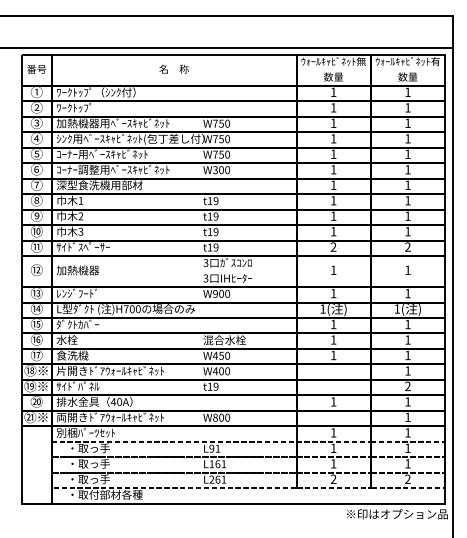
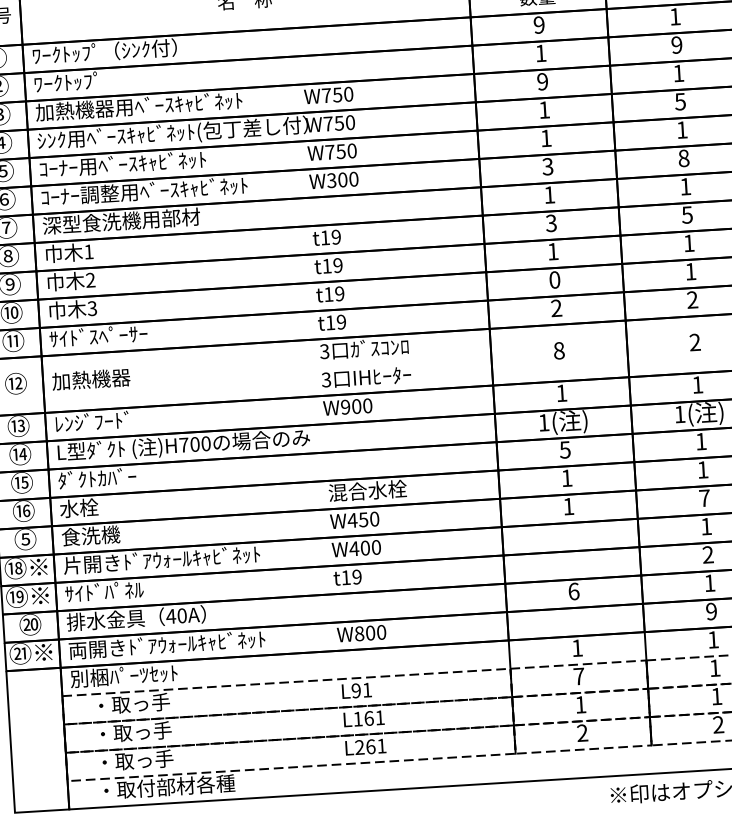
text: (333, 92) -> (539, 25), 1 -> 9
text: (407, 107) -> (676, 44), 1 -> 9
text: (333, 123) -> (542, 82), 1 -> 9
text: (407, 138) -> (679, 101), 1 -> 5
text: (333, 169) -> (547, 166), 1 -> 3
text: (407, 169) -> (683, 157), 1 -> 8
text: (333, 200) -> (551, 222), 1 -> 3
text: (407, 200) -> (686, 214), 1 -> 5
text: (333, 231) -> (554, 279), 1 -> 0
text: (407, 269) -> (694, 340), 1 -> 2
text: (333, 270) -> (558, 351), 1 -> 8
text: (333, 324) -> (564, 449), 1 -> 5
text: (36, 355) -> (24, 539), ⑰ -> ⑤
text: (407, 355) -> (703, 498), 1 -> 7
text: (333, 401) -> (573, 590), 1 -> 6
text: (407, 417) -> (710, 611), 1 -> 9
text: (333, 447) -> (578, 675), 1 -> 7

